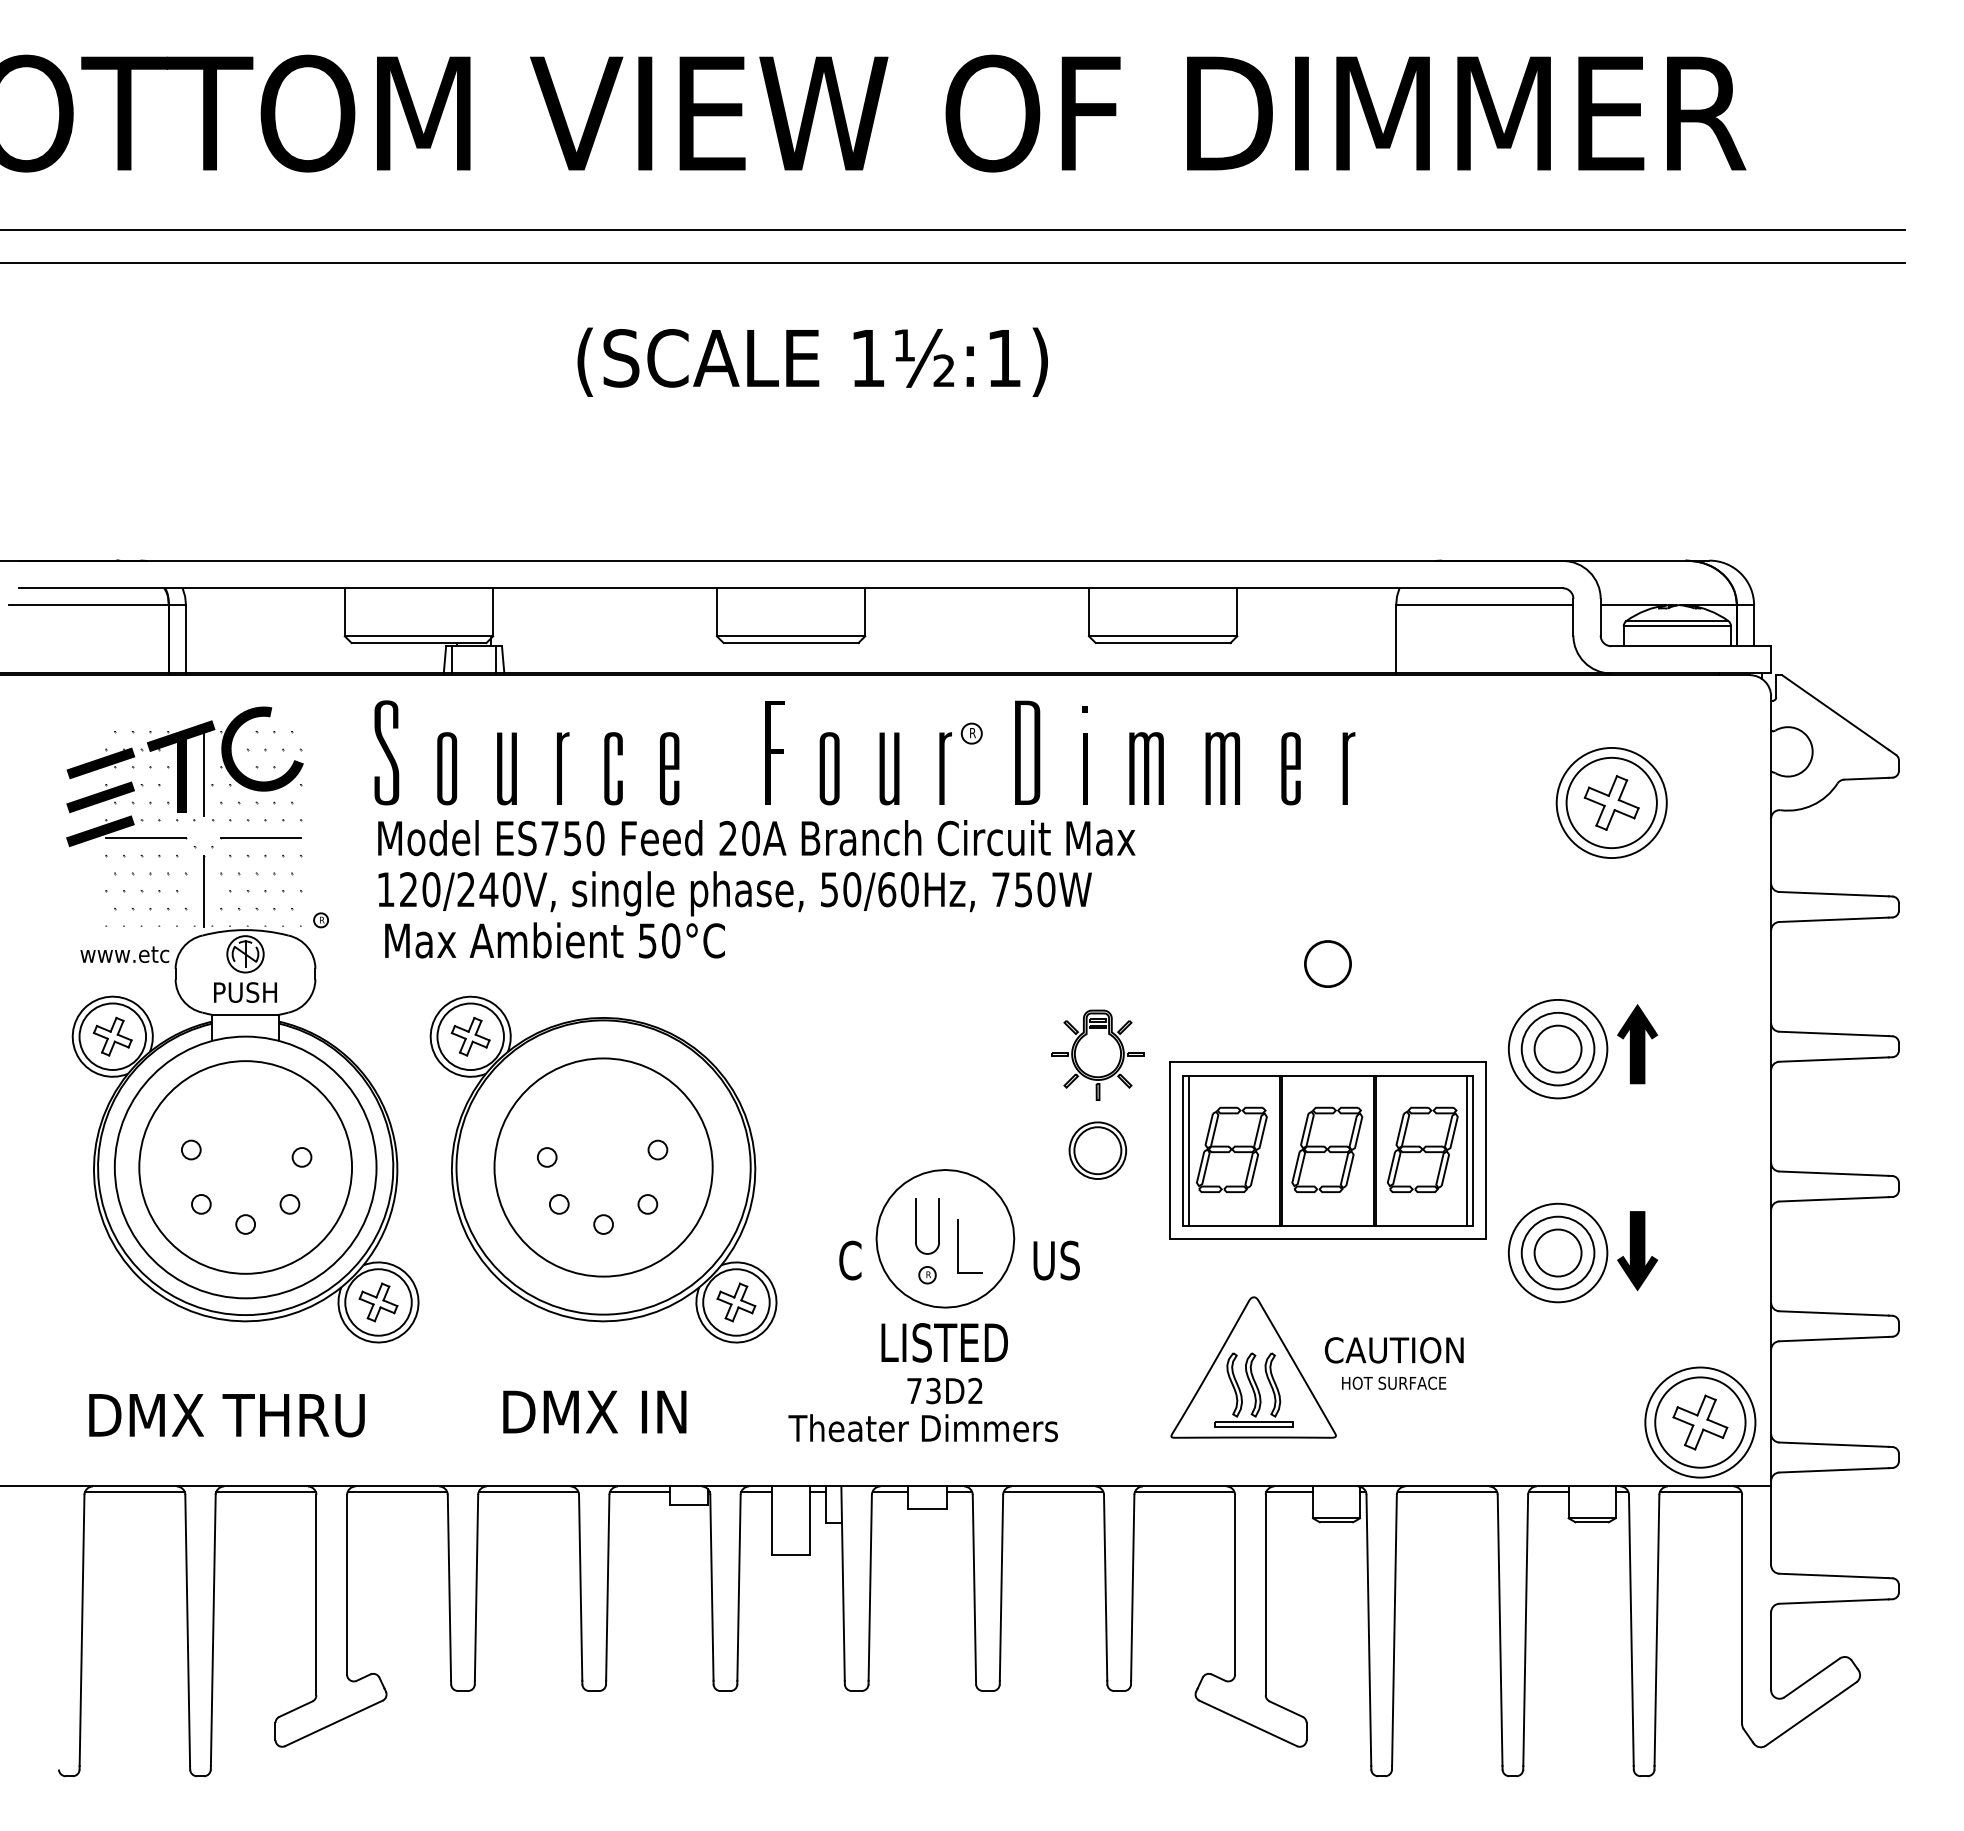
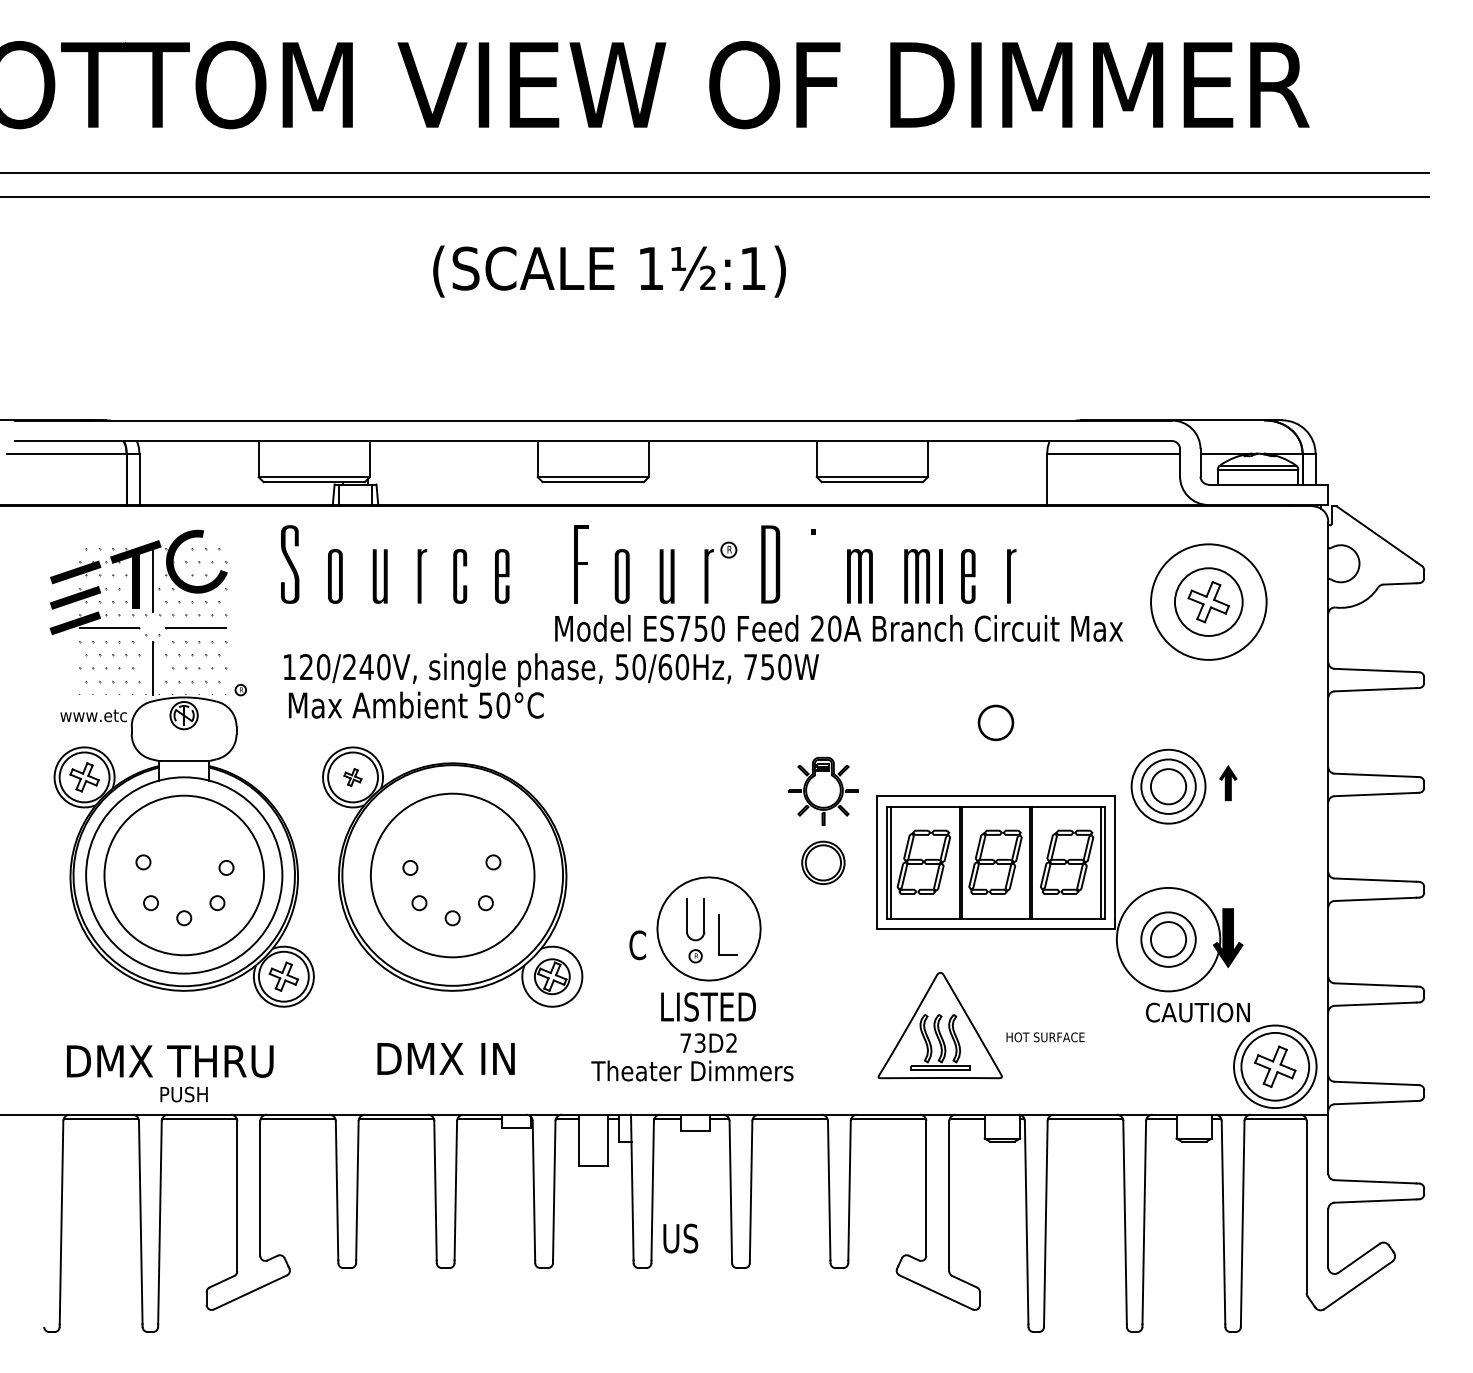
line: (1085, 768) -> (941, 576), moved
circle: (1611, 802) -> (1208, 601), size x1.4
text: (756, 838) -> (838, 628), moved
text: (245, 992) -> (184, 1094), moved
part: (470, 1036) -> (352, 777), size x0.6
part: (1637, 1044) -> (1228, 783), size x0.6
circle: (1557, 1252) -> (1168, 939), size x1.4
text: (1056, 1260) -> (680, 1238), moved
circle: (736, 1302) -> (552, 976), size x0.7
text: (1393, 1350) -> (1197, 1012), moved

